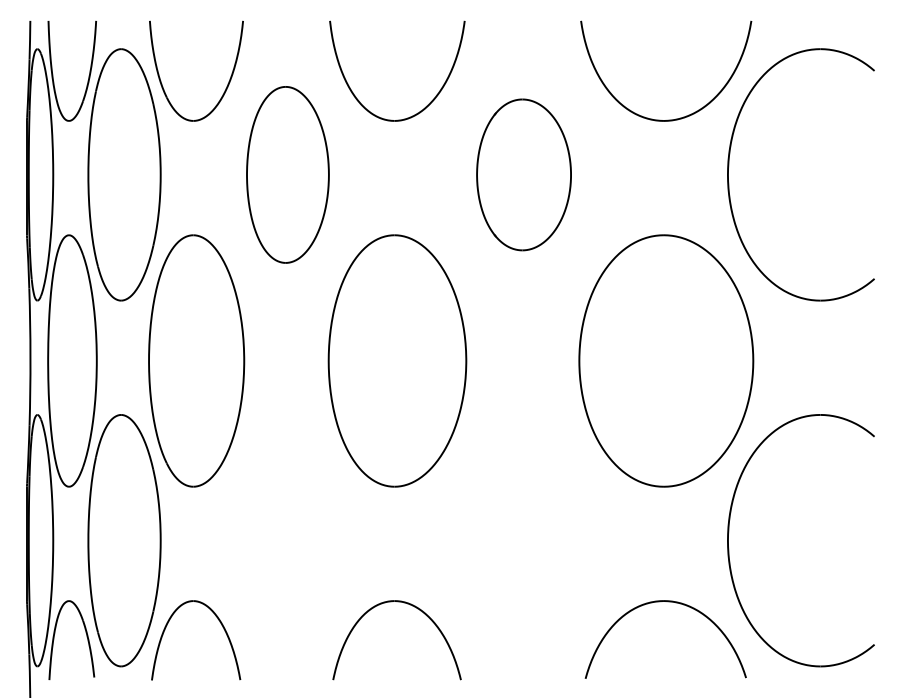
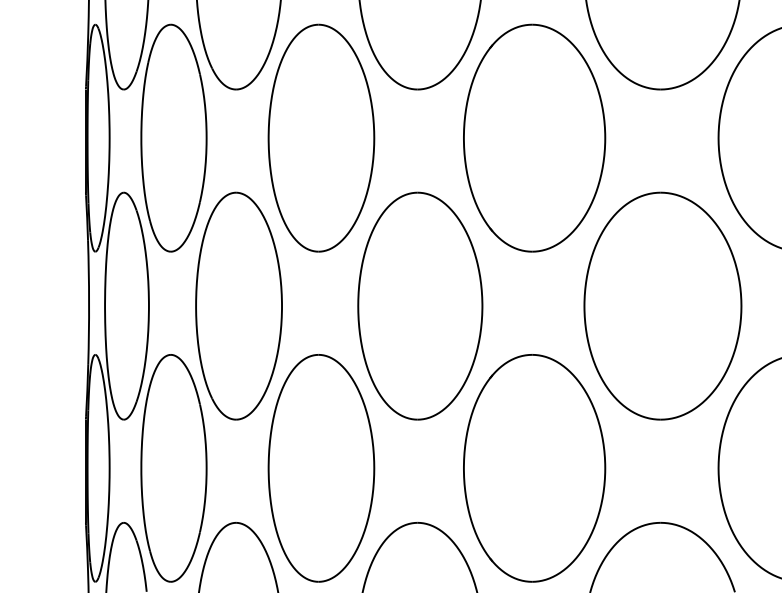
part: (287, 174) -> (321, 137), size x1.43
part: (523, 174) -> (534, 137), size x1.67
part: (287, 540) -> (321, 468), added
part: (523, 540) -> (534, 468), added

